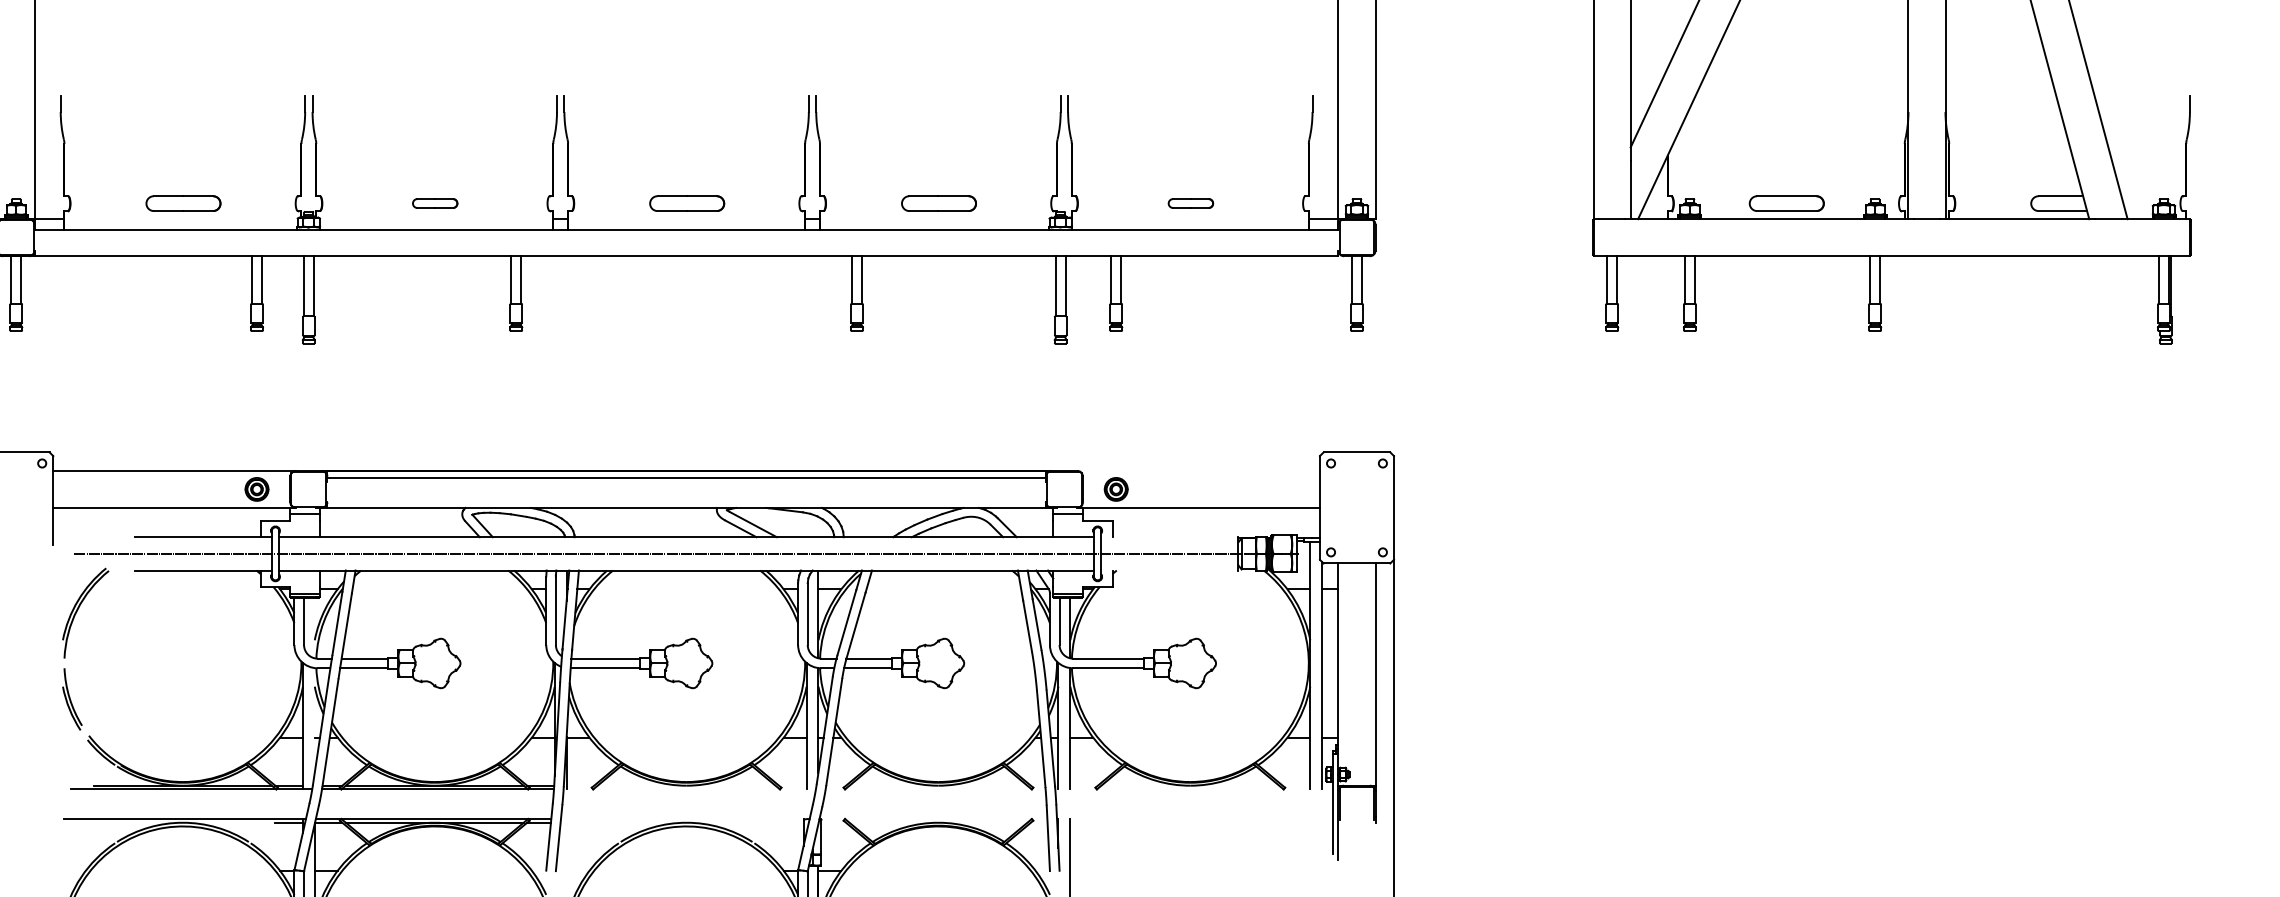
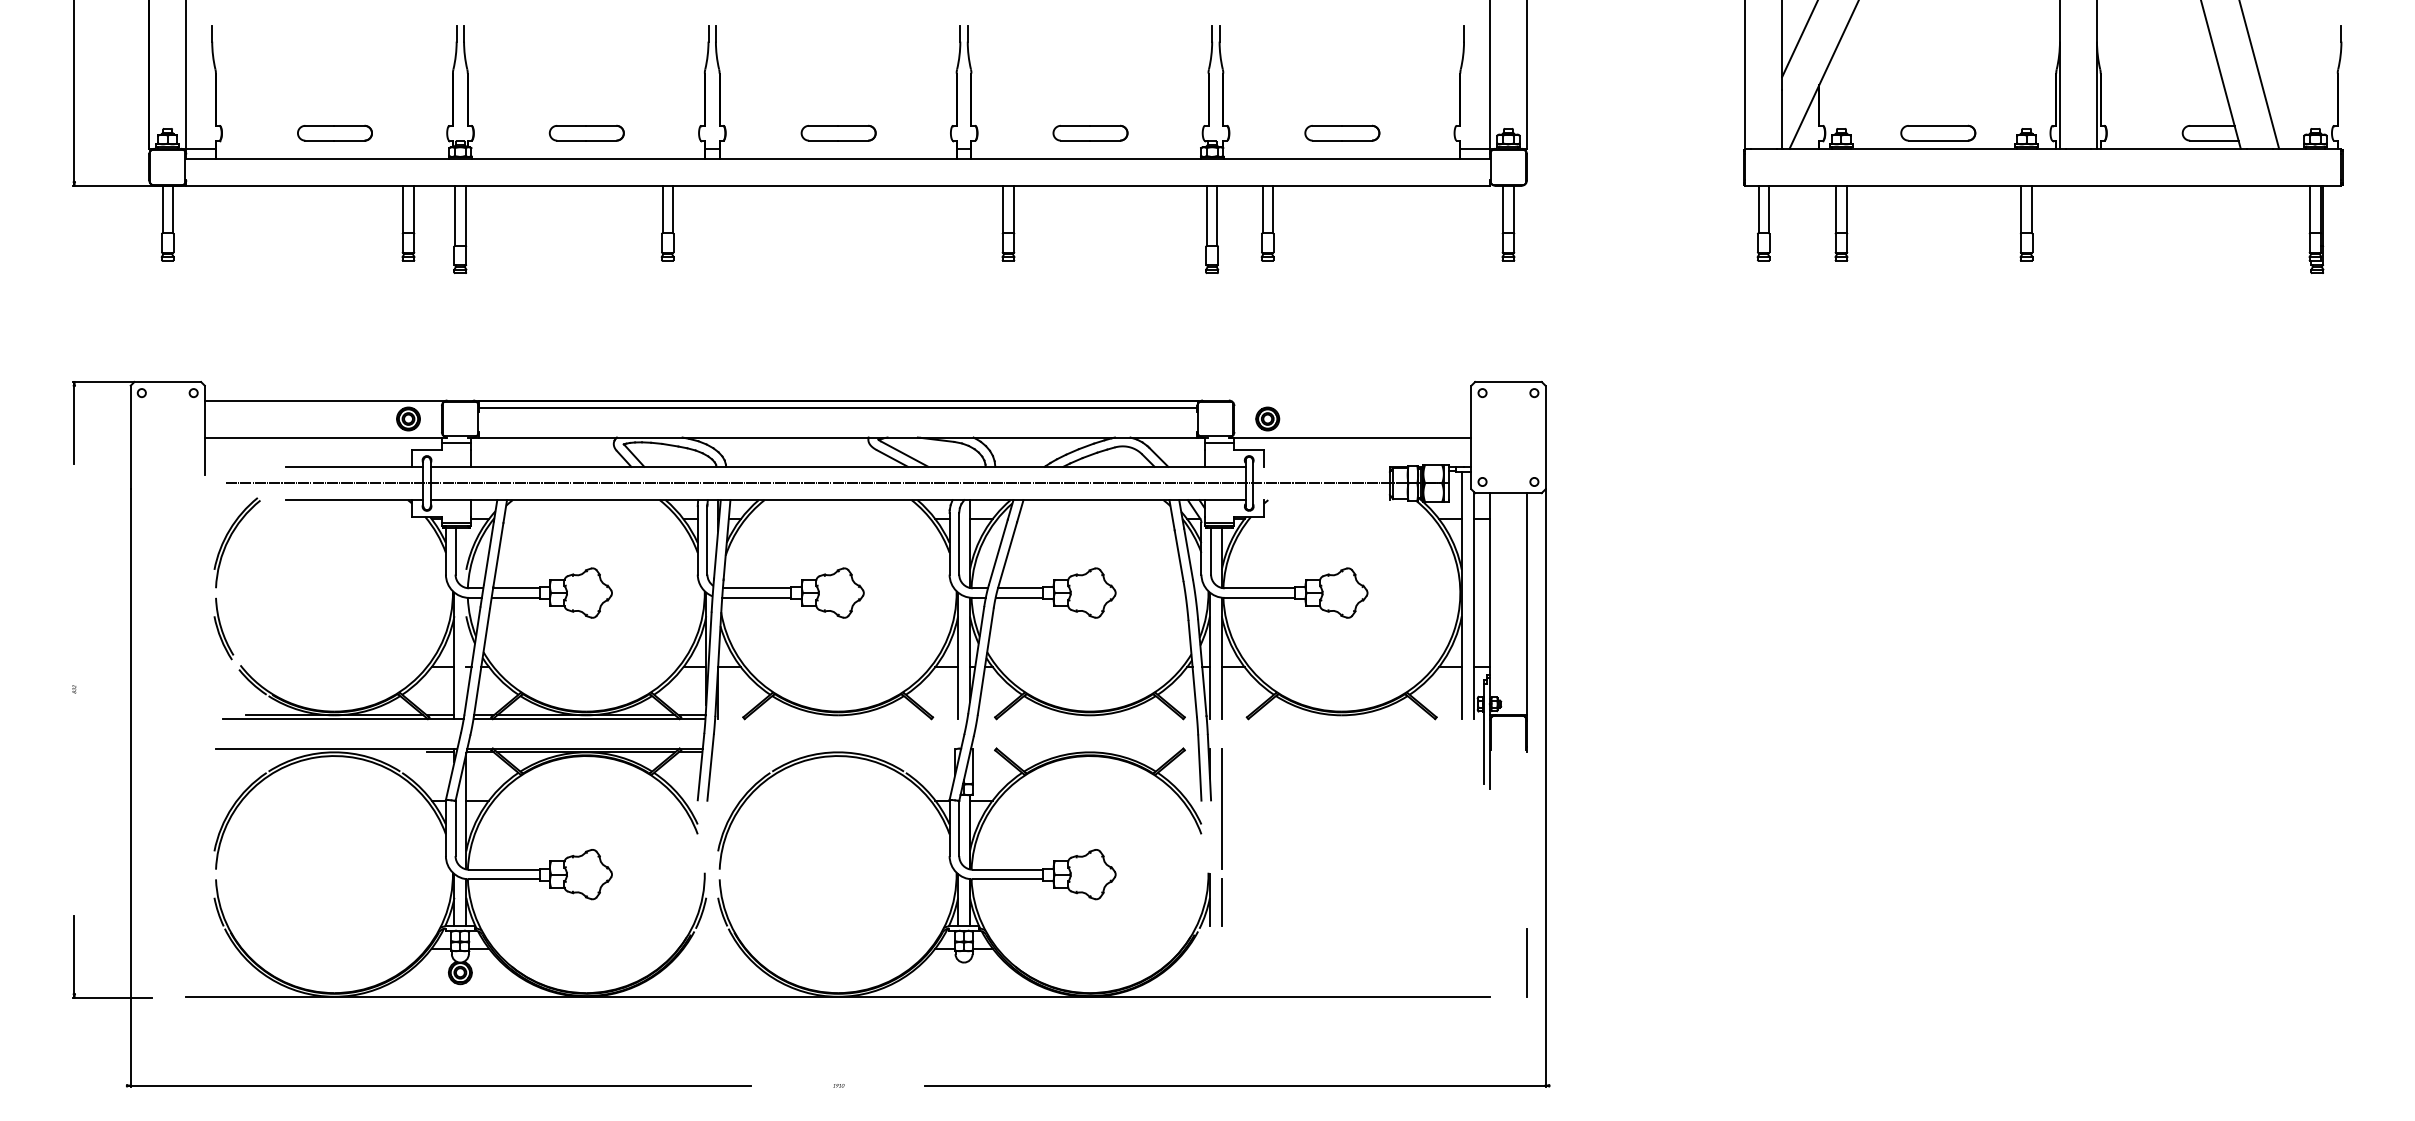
part: (435, 202) -> (586, 132), size x1.67
part: (1191, 202) -> (1342, 132), size x1.67

